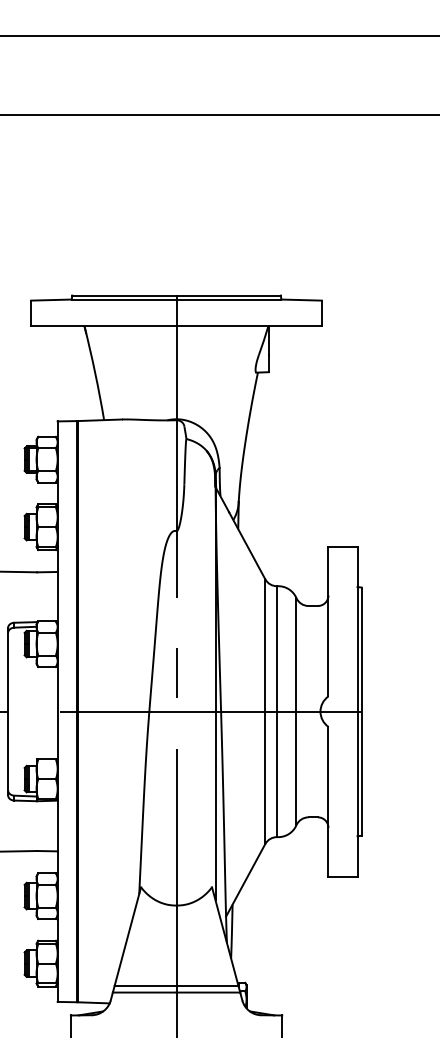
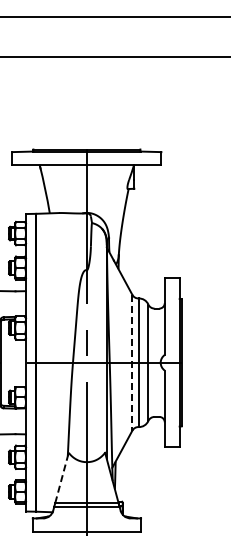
line: (265, 711) -> (132, 362), solid -> dashed
line: (128, 935) -> (62, 477), solid -> dashed

